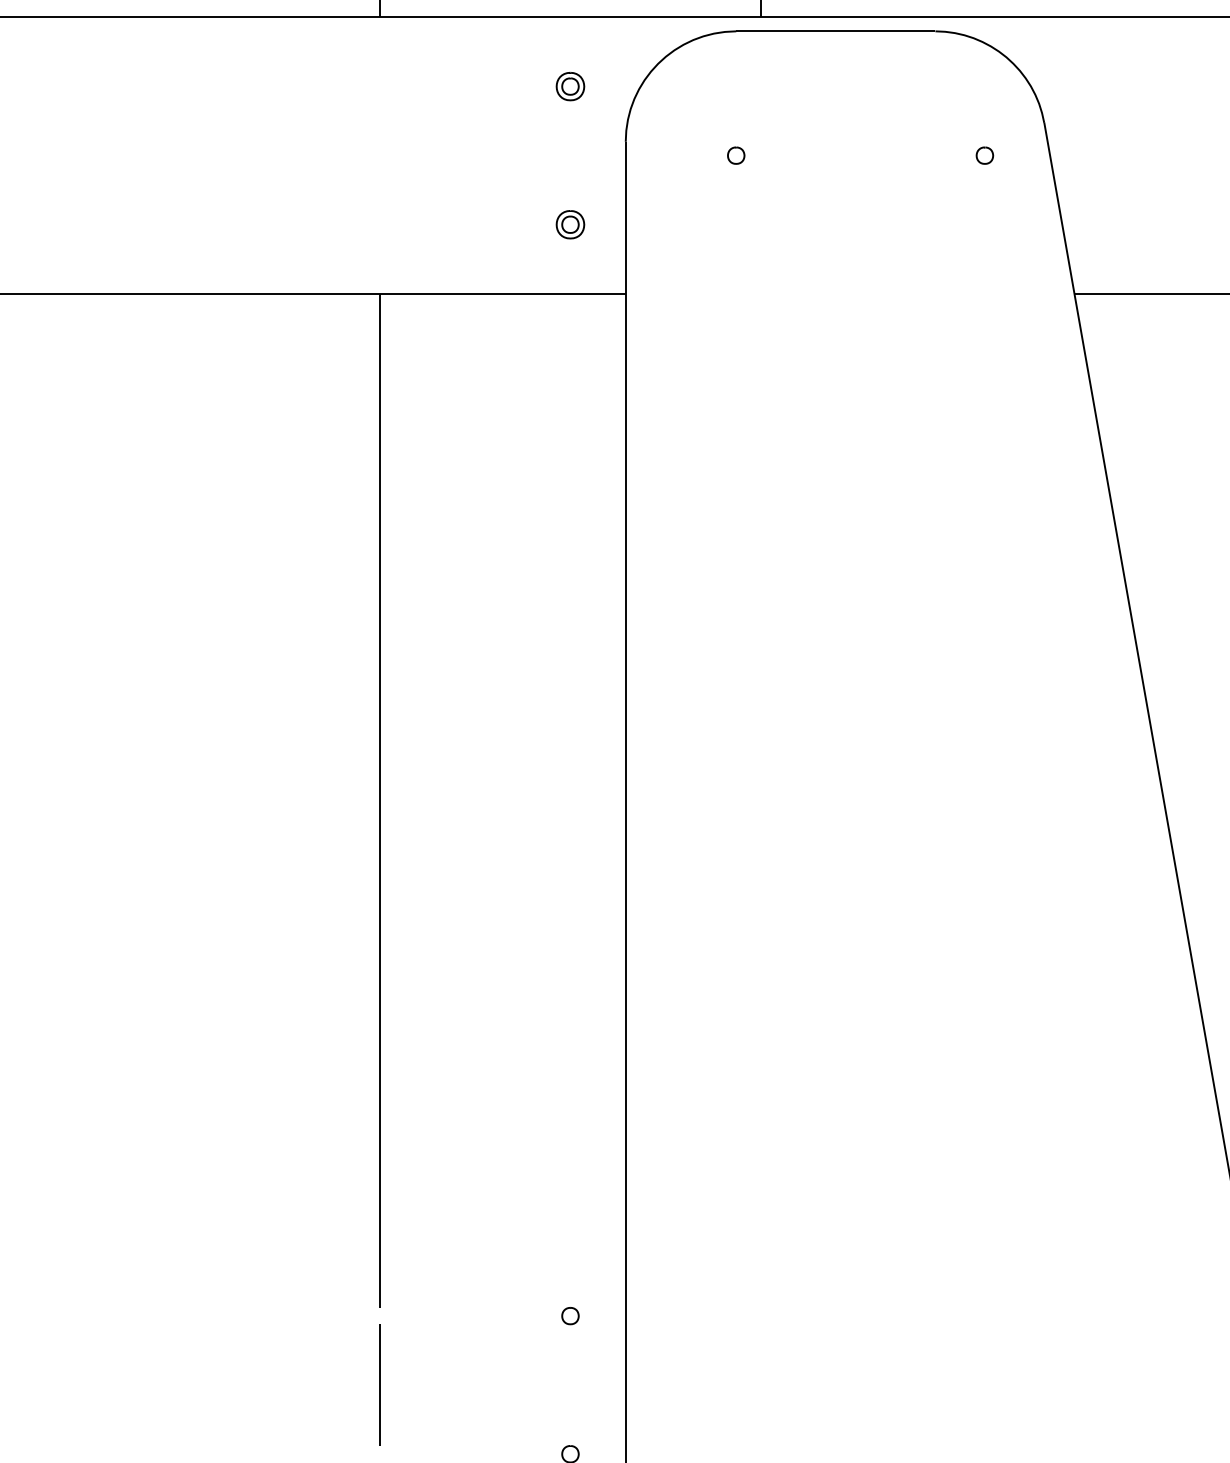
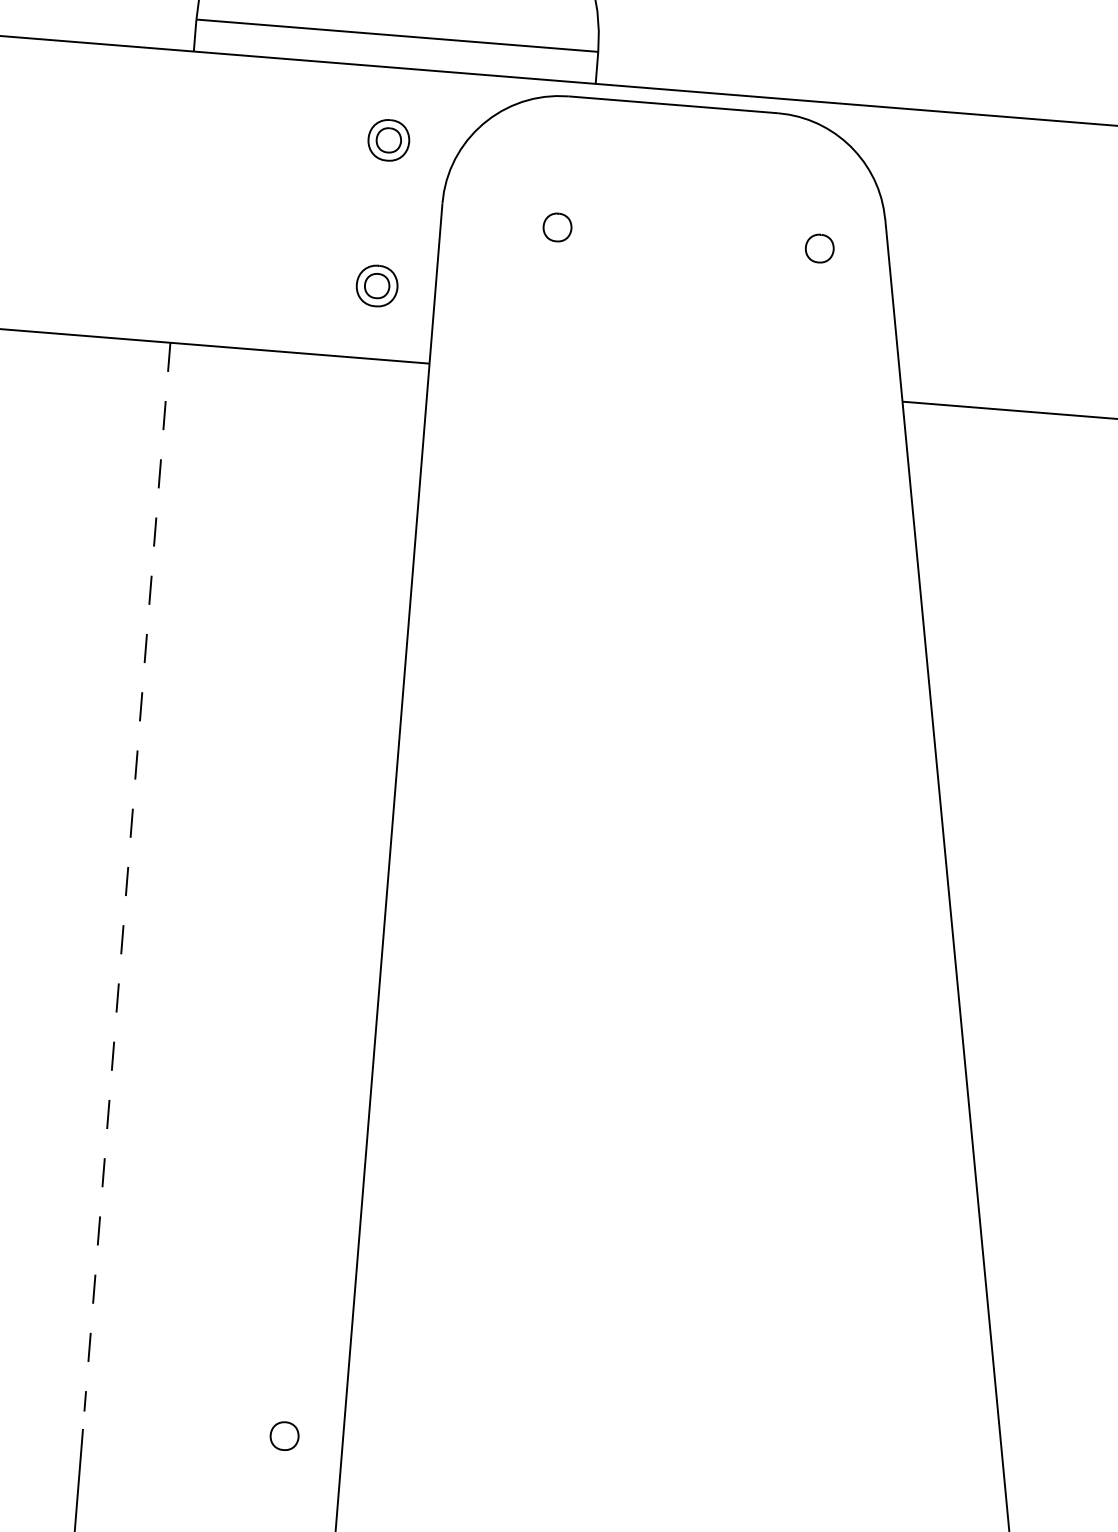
part: (570, 86) -> (388, 140), size x1.4
part: (736, 155) -> (558, 227), size x1.6
part: (984, 155) -> (819, 248), size x1.6
part: (570, 224) -> (377, 285), size x1.4
line: (379, 801) -> (126, 877), solid -> dashed
part: (570, 1316) -> (284, 1436), size x1.6

